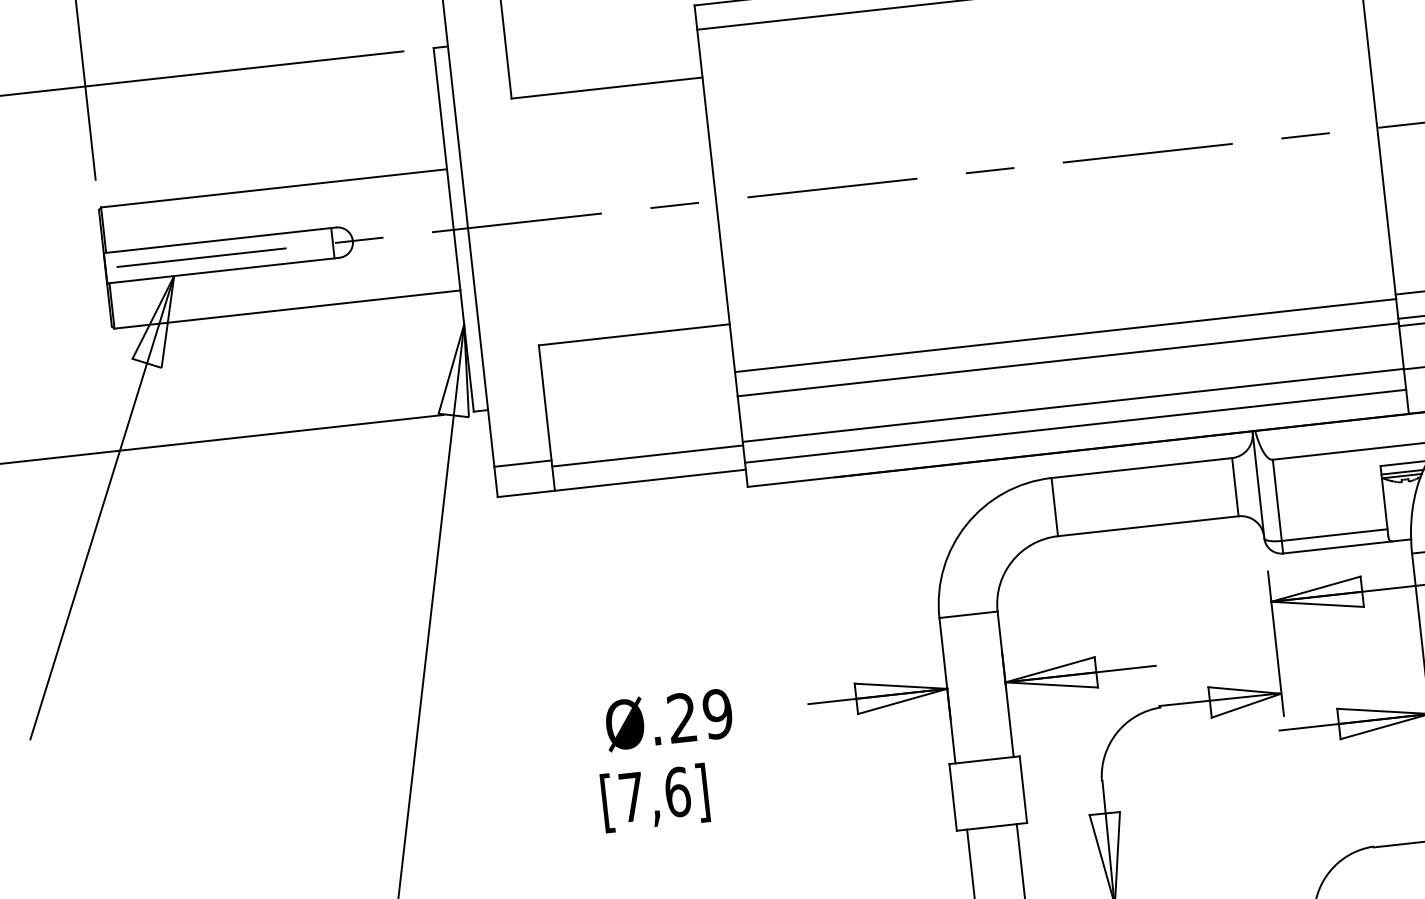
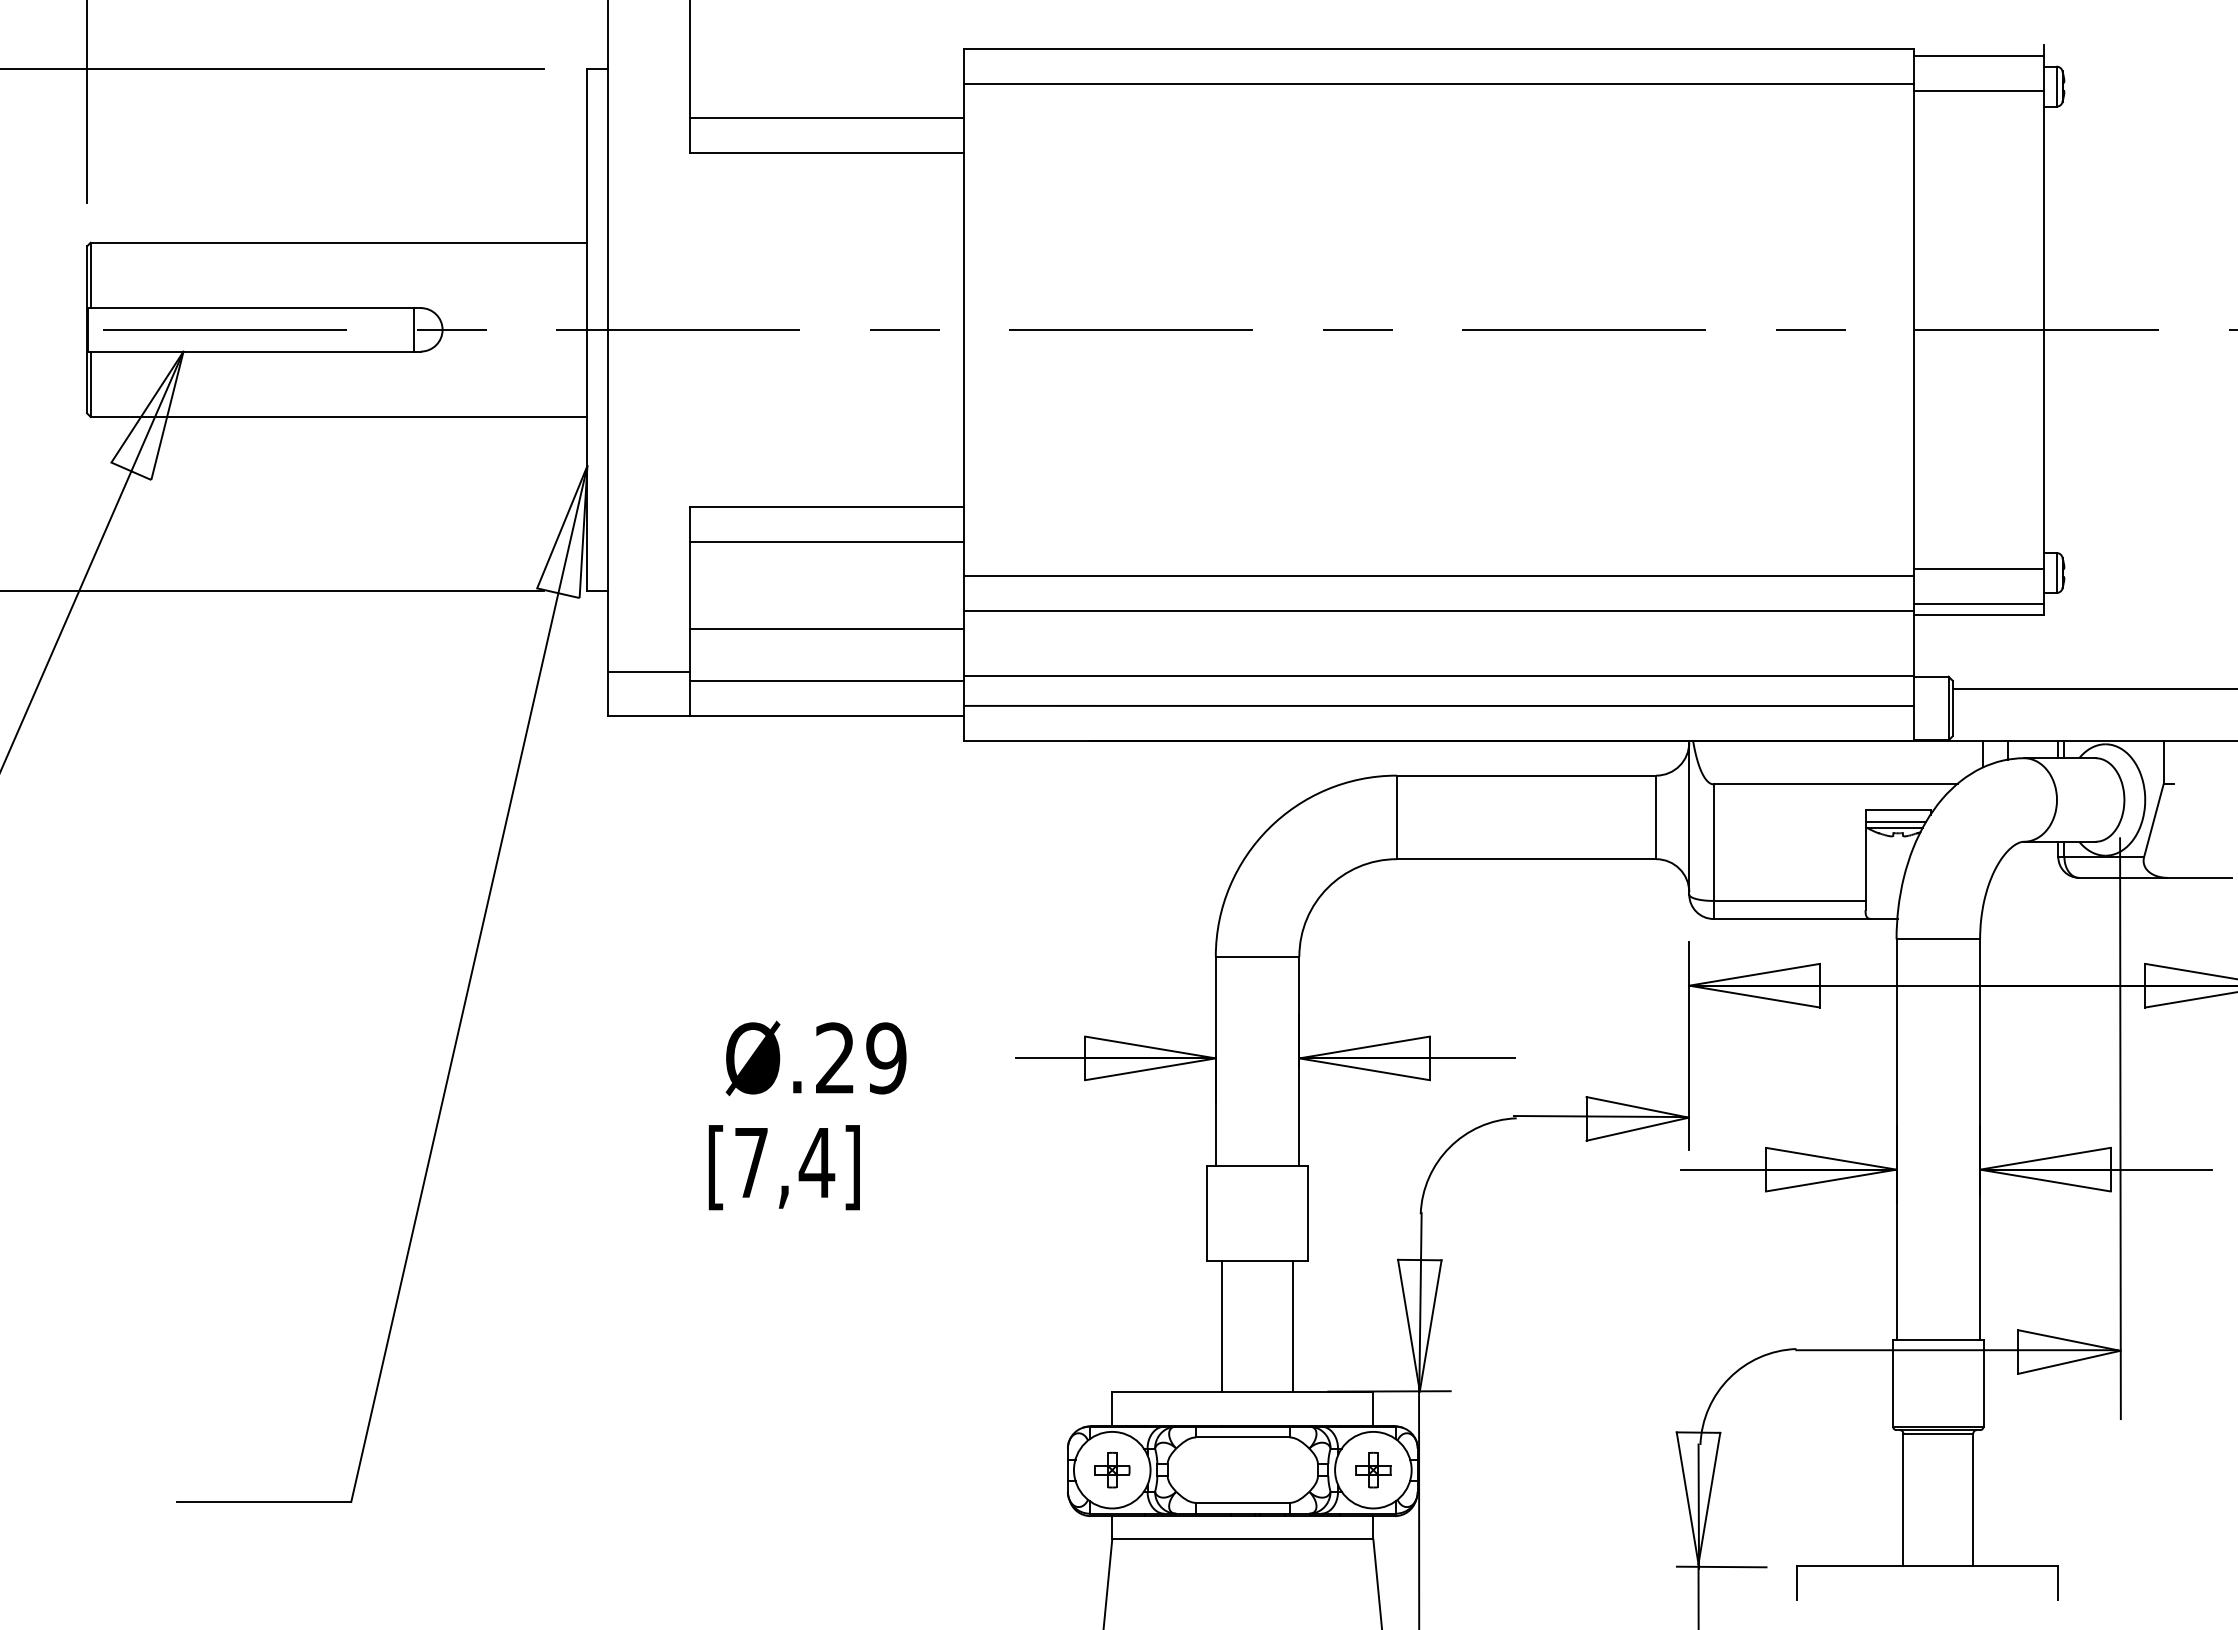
line: (604, 63) -> (827, 117), added
line: (637, 358) -> (827, 541), added
line: (643, 419) -> (827, 628), added
text: (677, 792) -> (816, 1162), [7,6] -> [7,4]

